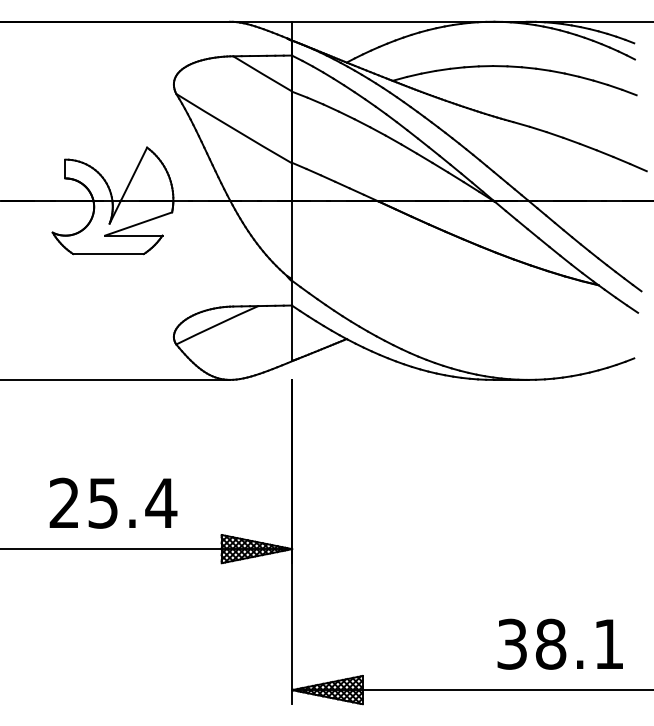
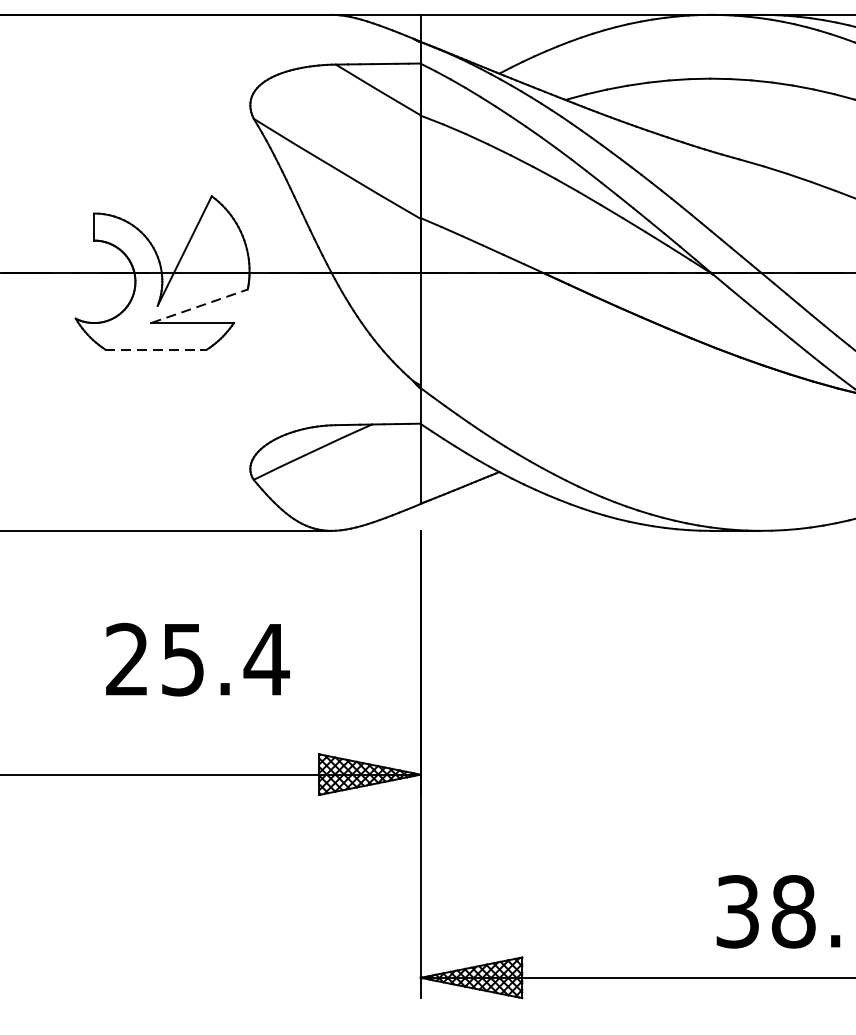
line: (139, 223) -> (200, 305), solid -> dashed
line: (109, 254) -> (157, 350), solid -> dashed
text: (113, 502) -> (197, 658), moved

